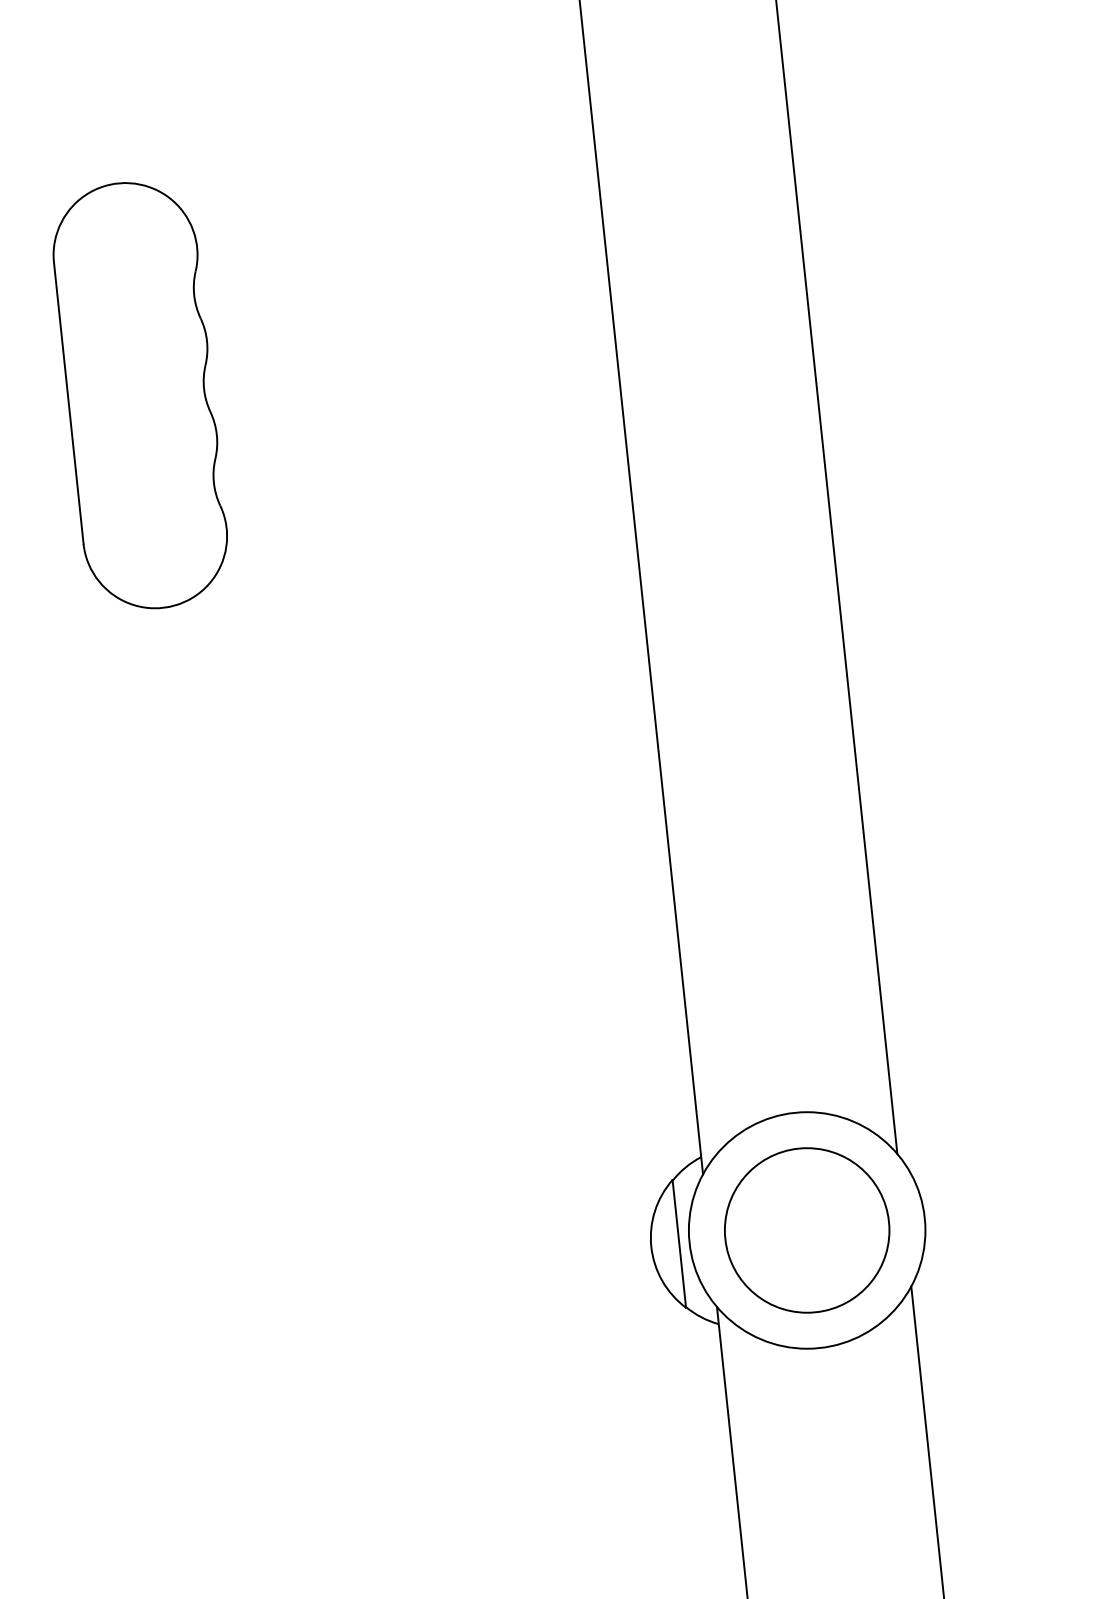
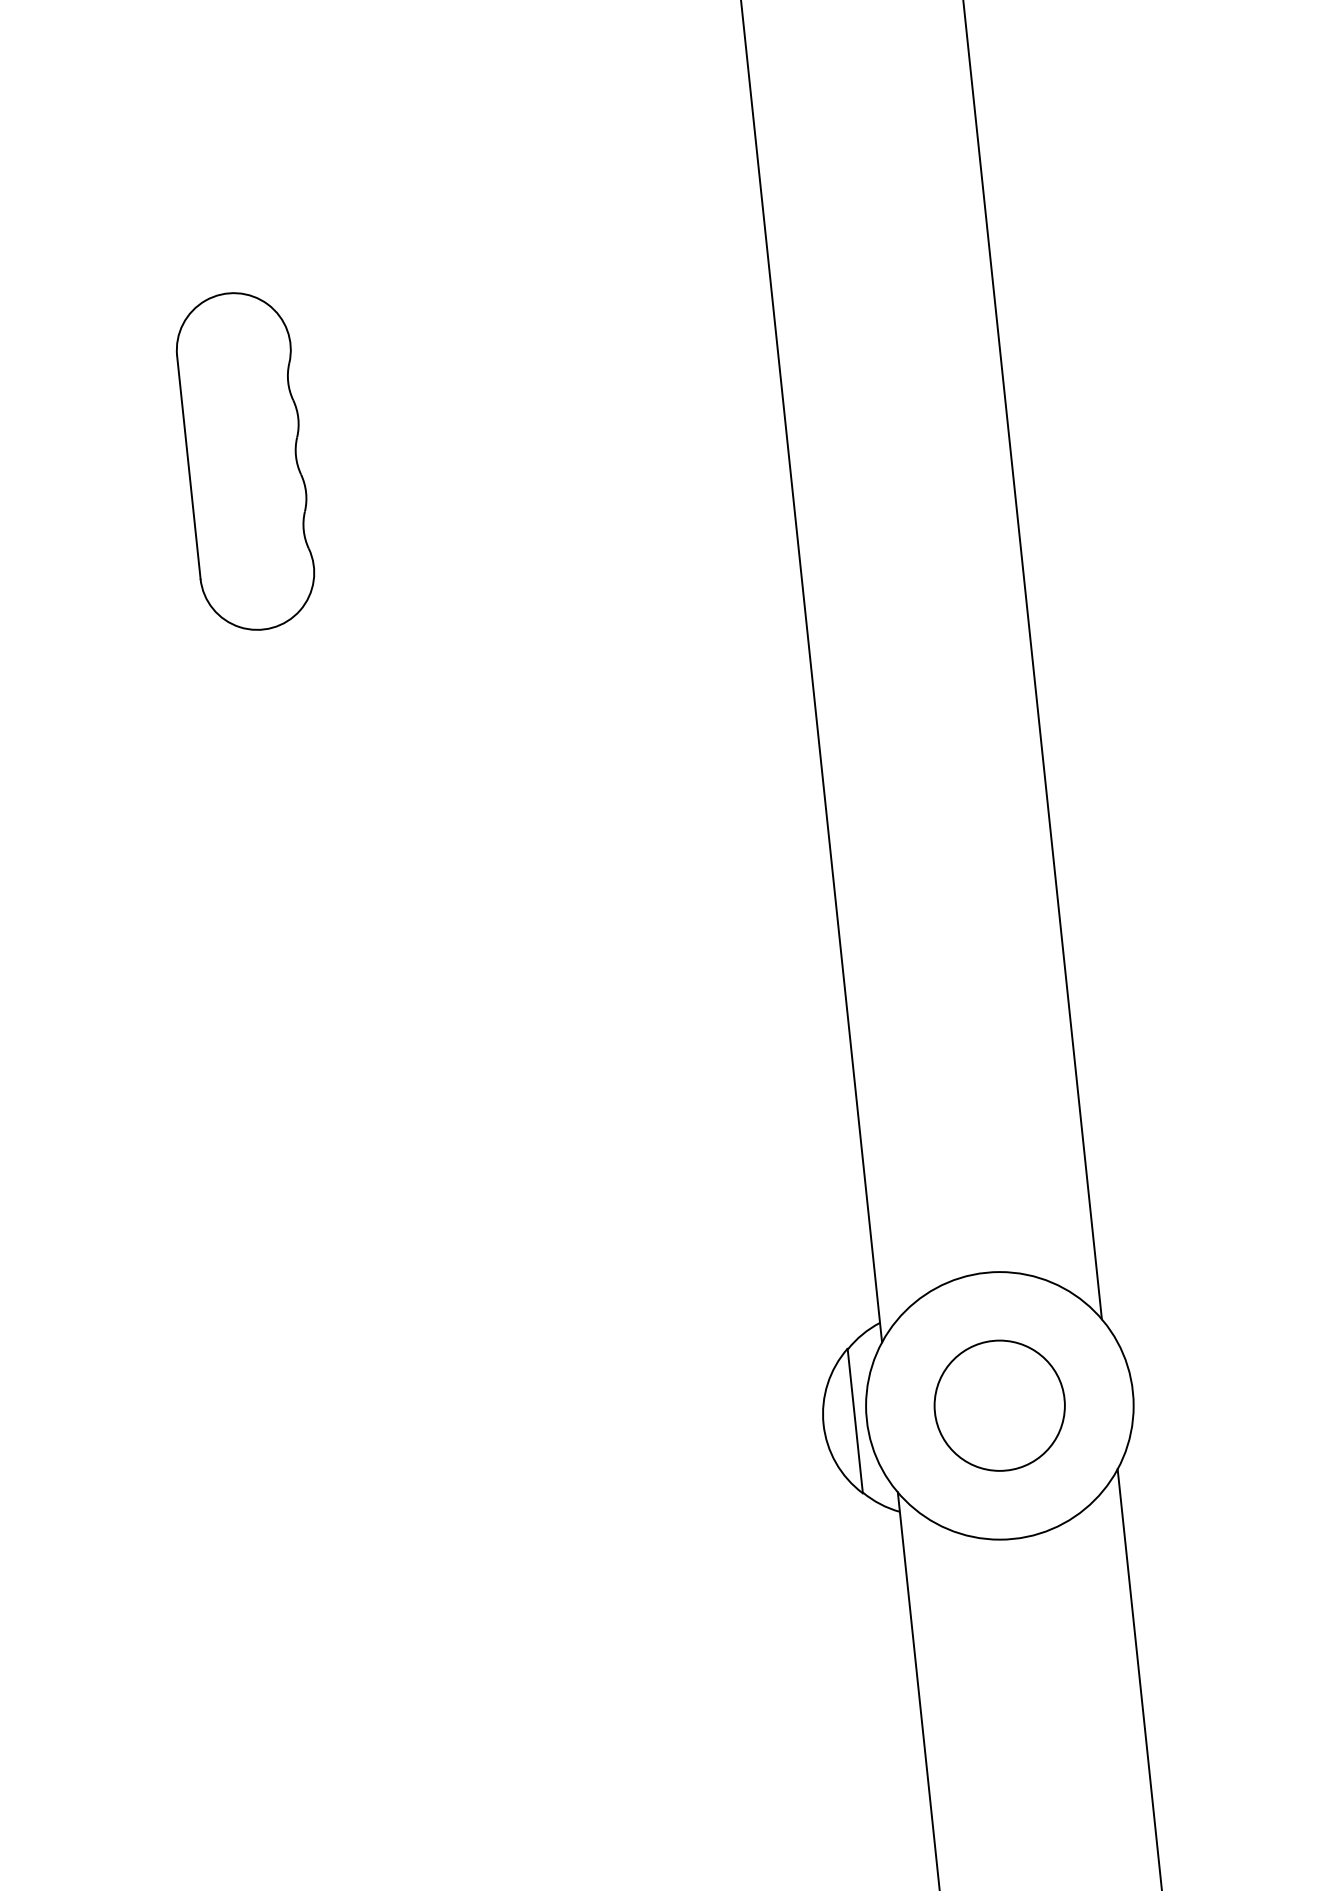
part: (140, 395) -> (245, 461), size x0.7
circle: (806, 1230) -> (999, 1405), size x0.7

